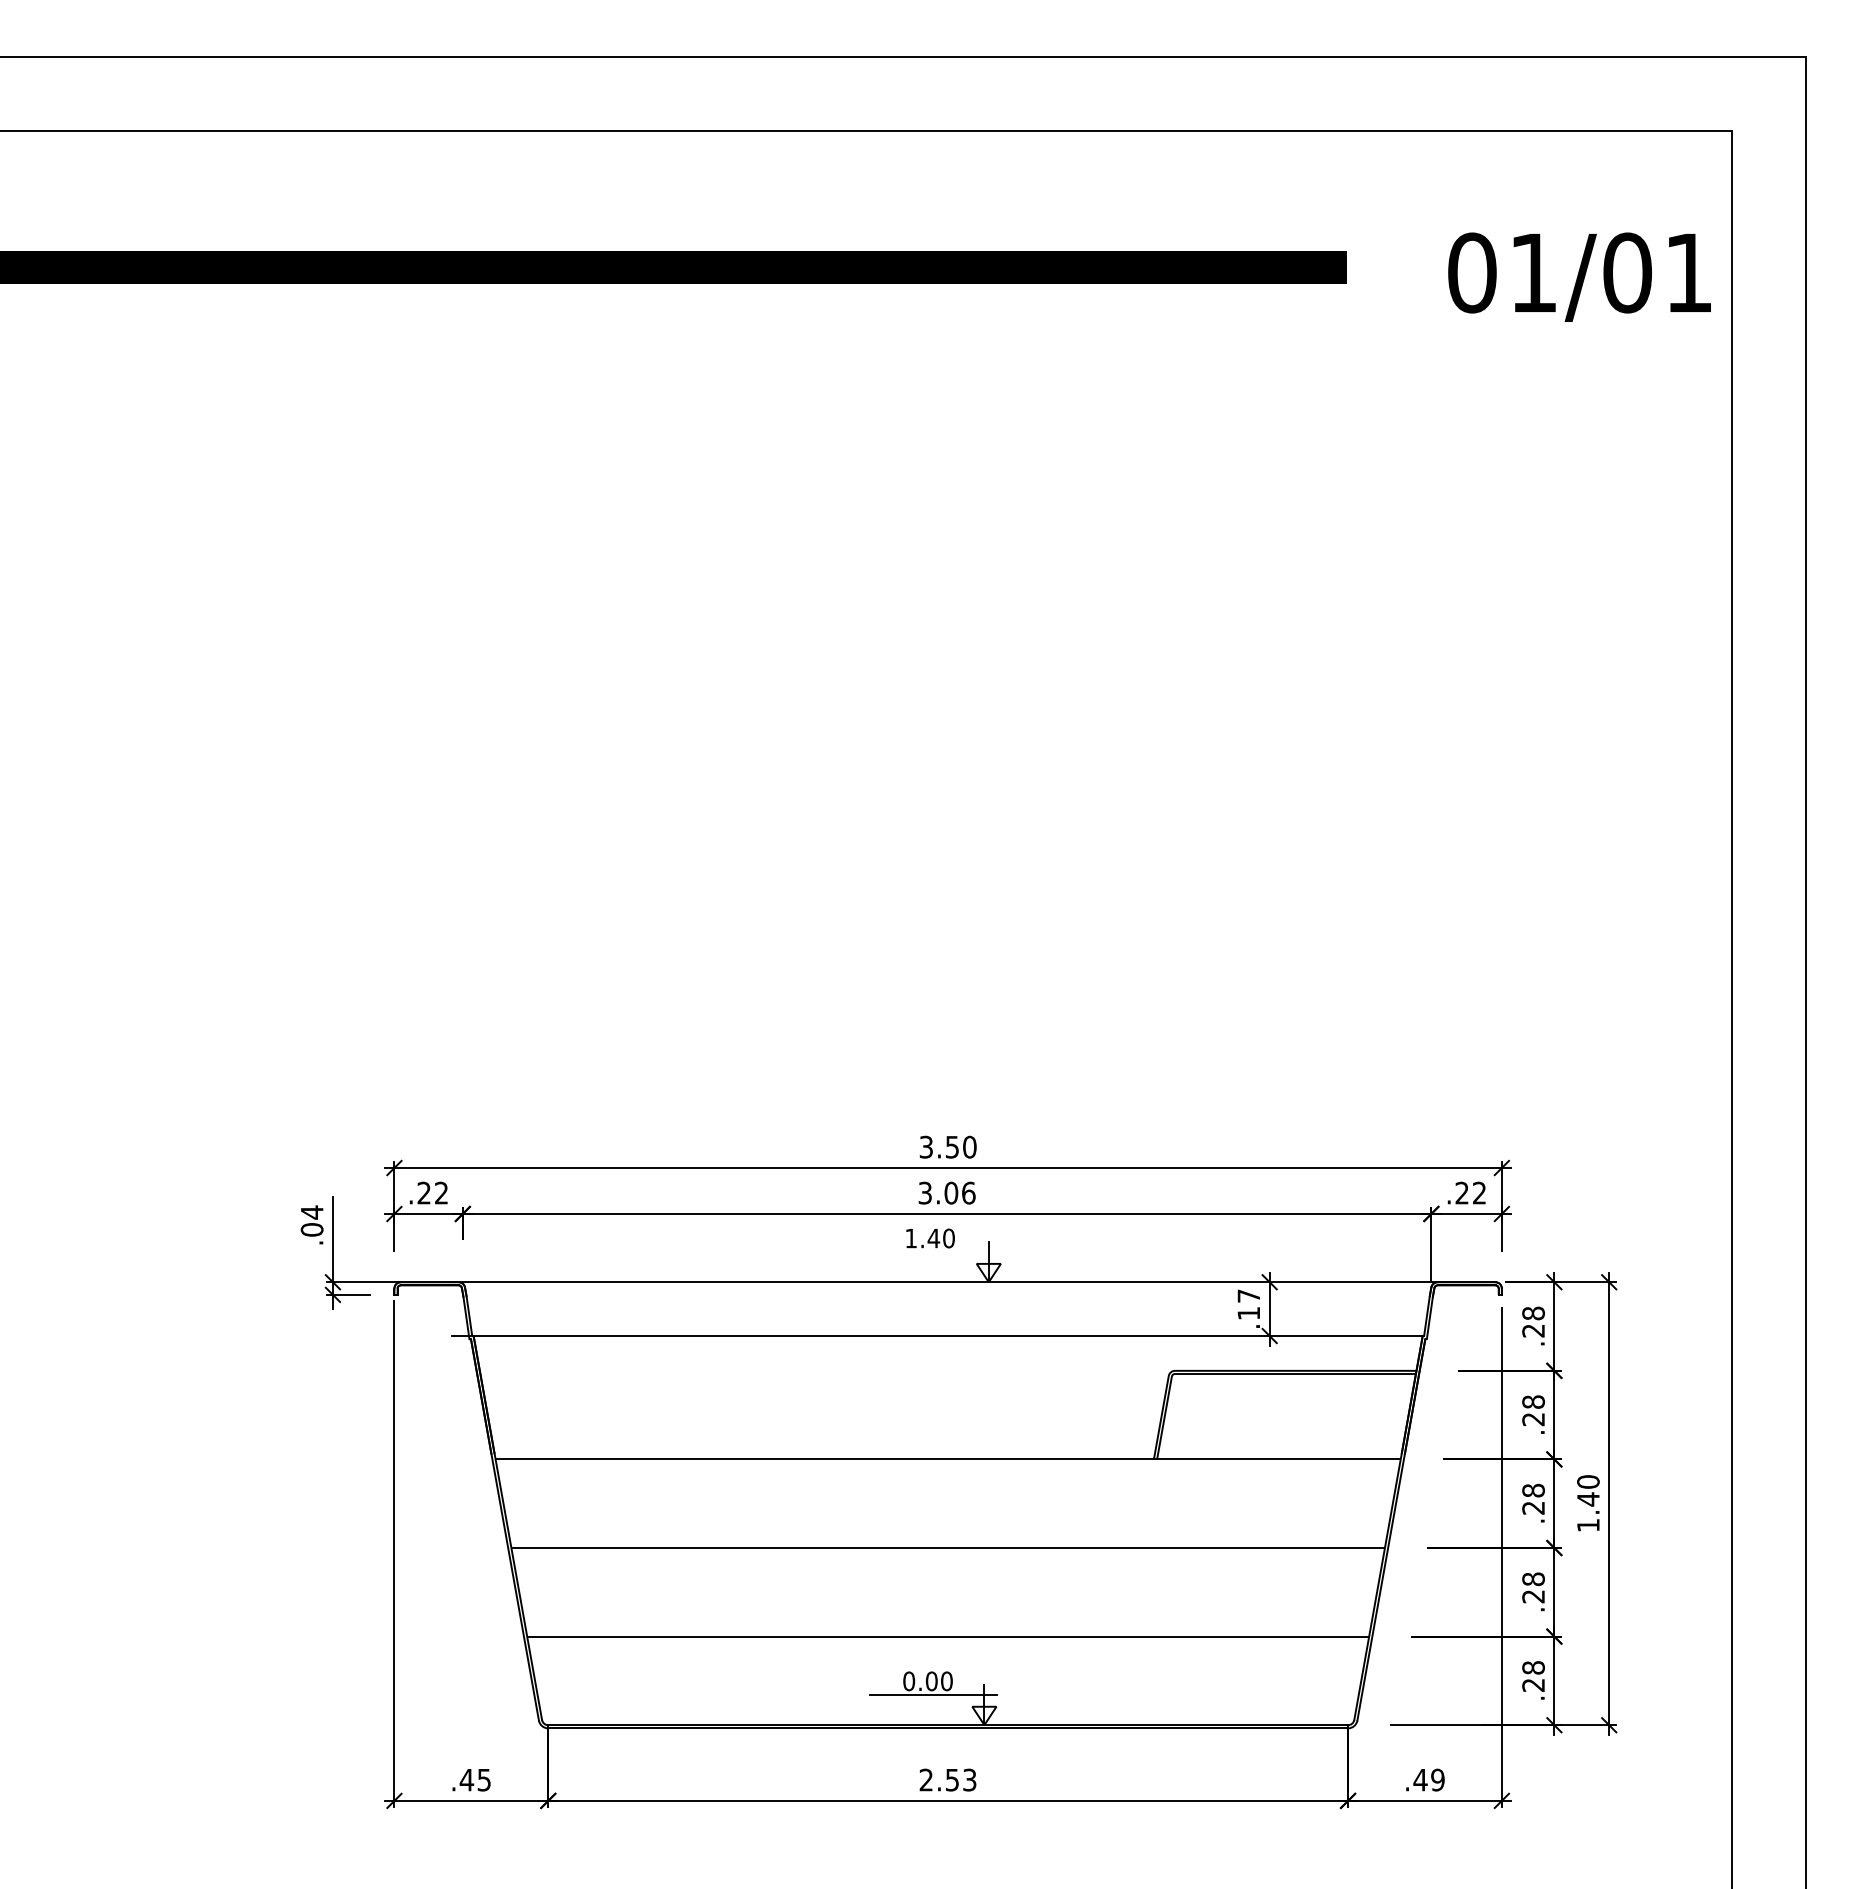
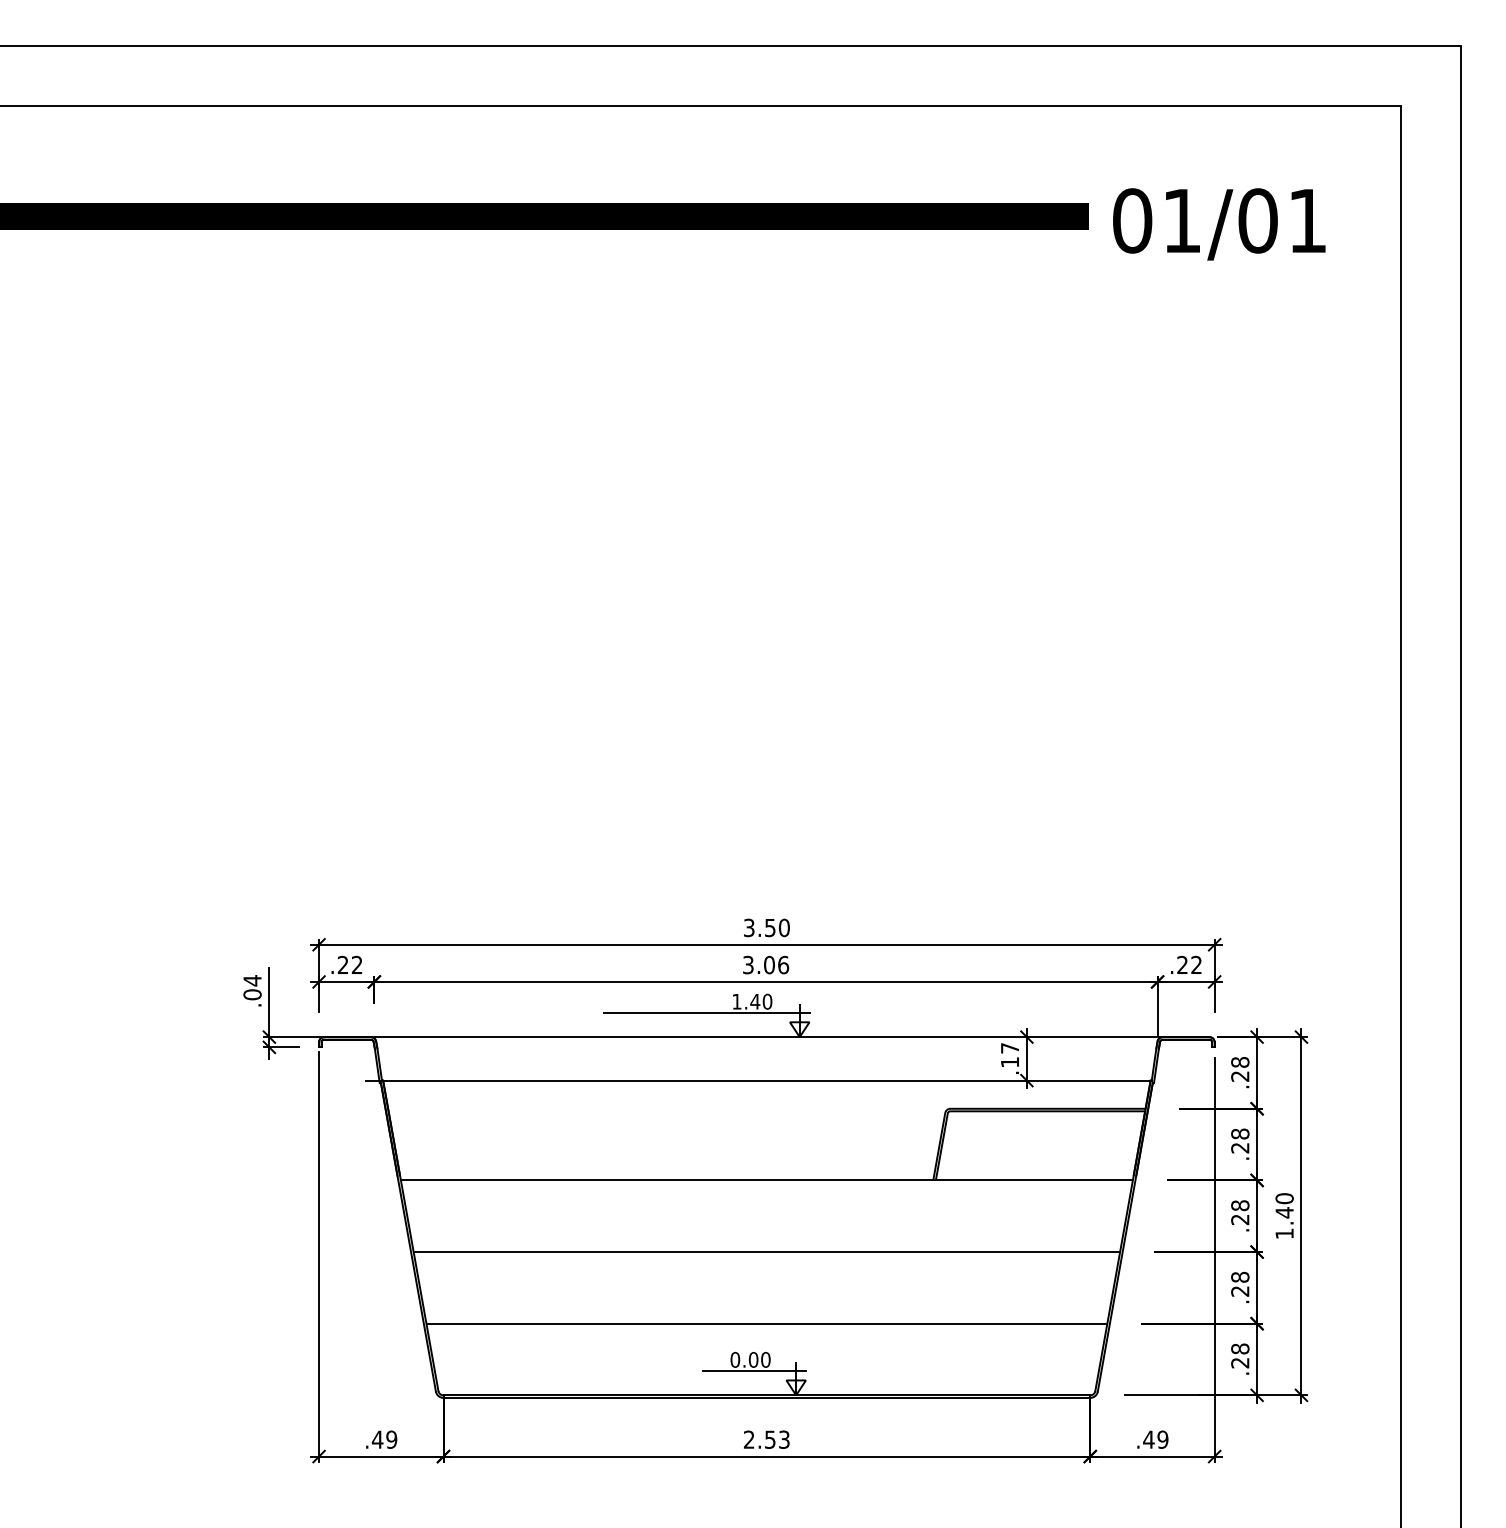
text: (1579, 276) -> (1219, 223), moved
line: (873, 1251) -> (706, 1012), added
text: (484, 1779) -> (391, 1439), .45 -> .49

